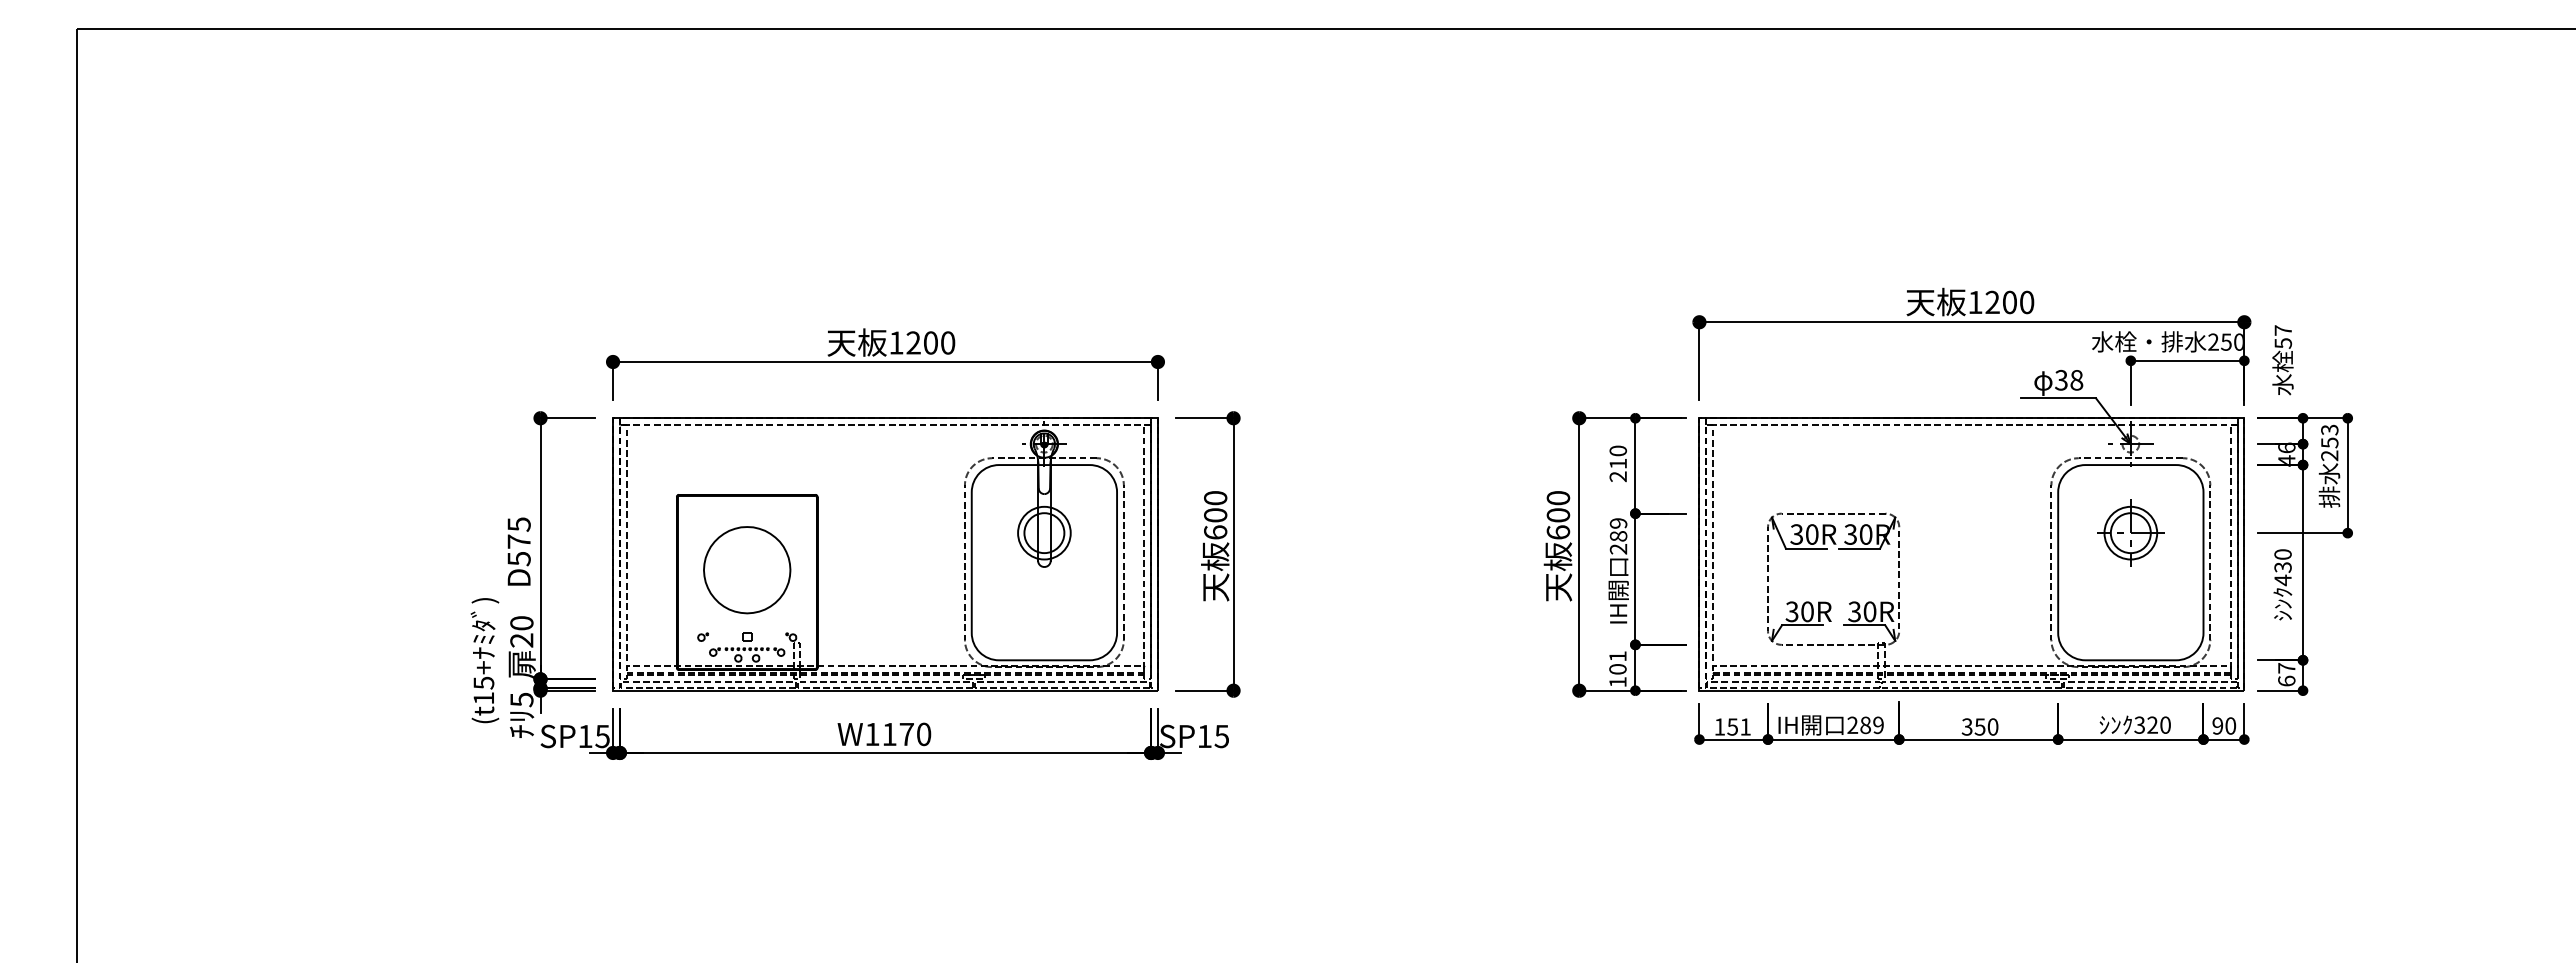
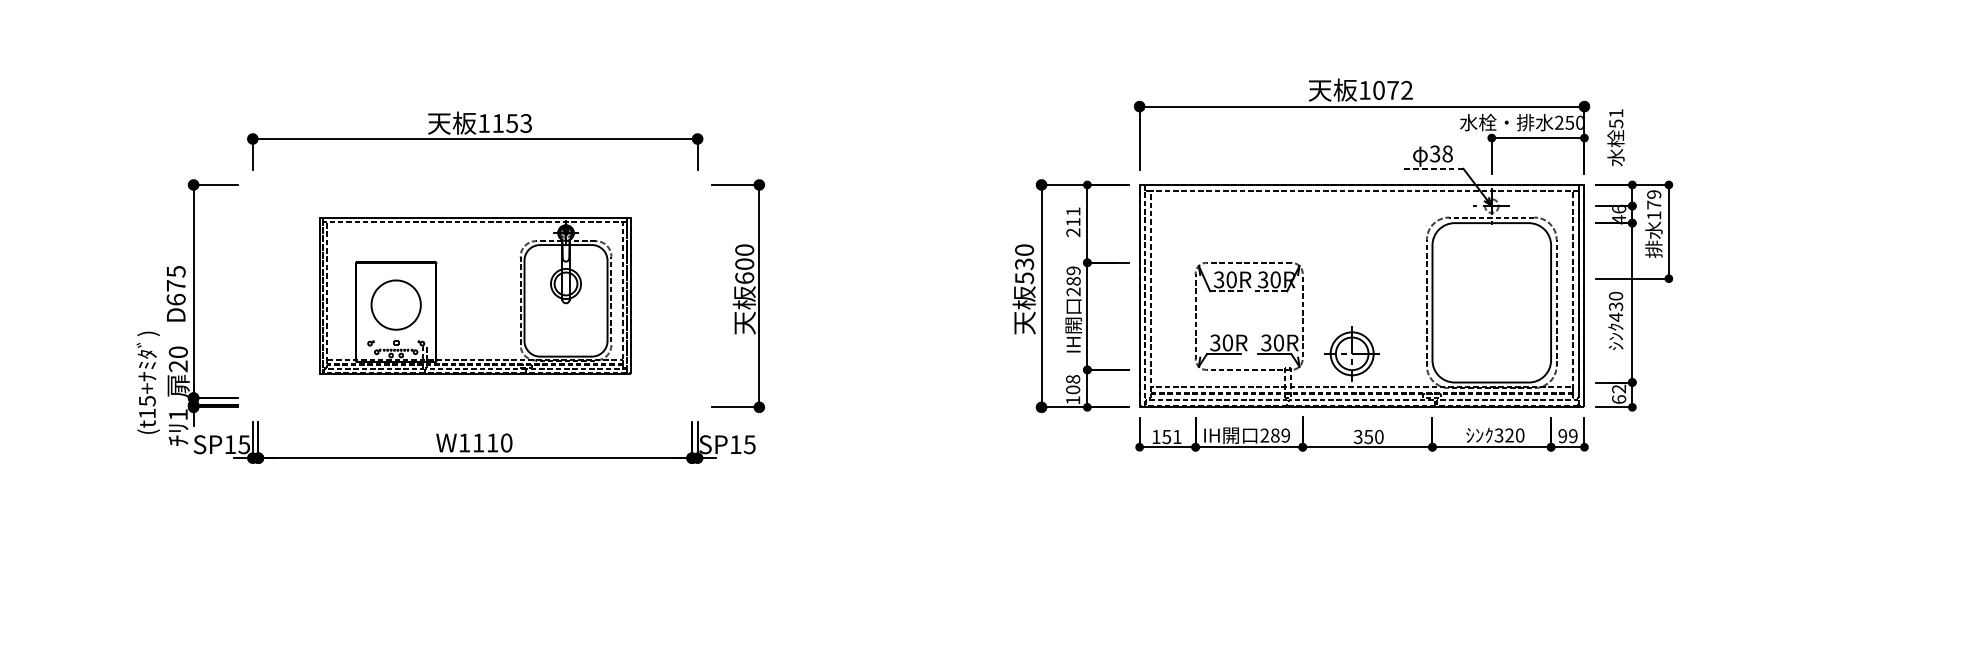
text: (2009, 302) -> (1392, 90), 1200 -> 1072
text: (2282, 330) -> (1615, 113), 57 -> 51
text: (930, 342) -> (511, 123), 1200 -> 1153
line: (2058, 398) -> (1432, 168), solid -> dashed
text: (2329, 442) -> (1653, 204), 253 -> 179
text: (1617, 450) -> (1072, 211), 210 -> 211
text: (1558, 523) -> (1024, 270), 600 -> 530
part: (2130, 532) -> (1351, 353), moved
line: (1806, 548) -> (1227, 291), solid -> dashed
line: (1859, 548) -> (1270, 291), solid -> dashed
part: (885, 554) -> (475, 296), size x0.7
text: (518, 558) -> (175, 299), D575 -> D675
text: (1617, 656) -> (1072, 379), 101 -> 108
text: (2286, 668) -> (1618, 389), 67 -> 62
text: (521, 700) -> (178, 415), 5 -> 1
text: (2230, 725) -> (1573, 435), 90 -> 99
text: (906, 734) -> (492, 443), W1170 -> W1110

